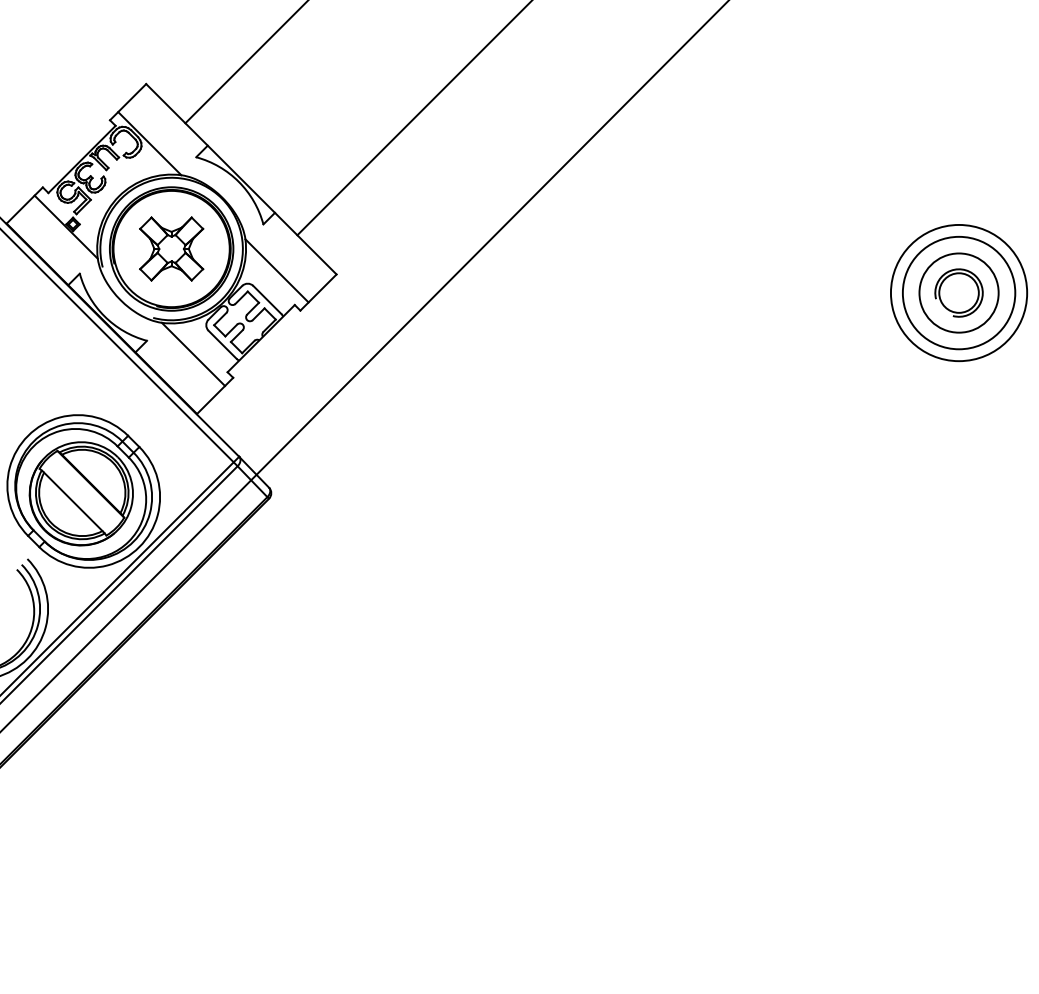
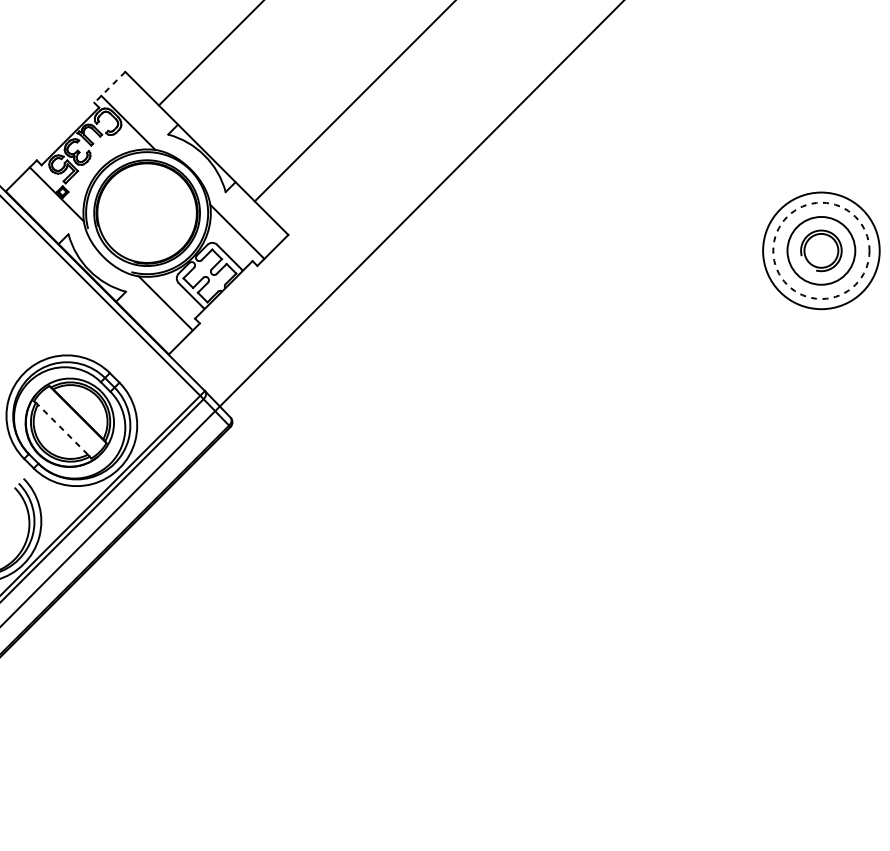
line: (128, 102) -> (110, 87), solid -> dashed
part: (171, 248) -> (147, 212), removed
circle: (958, 292) -> (820, 250), solid -> dashed
line: (72, 501) -> (62, 429), solid -> dashed

